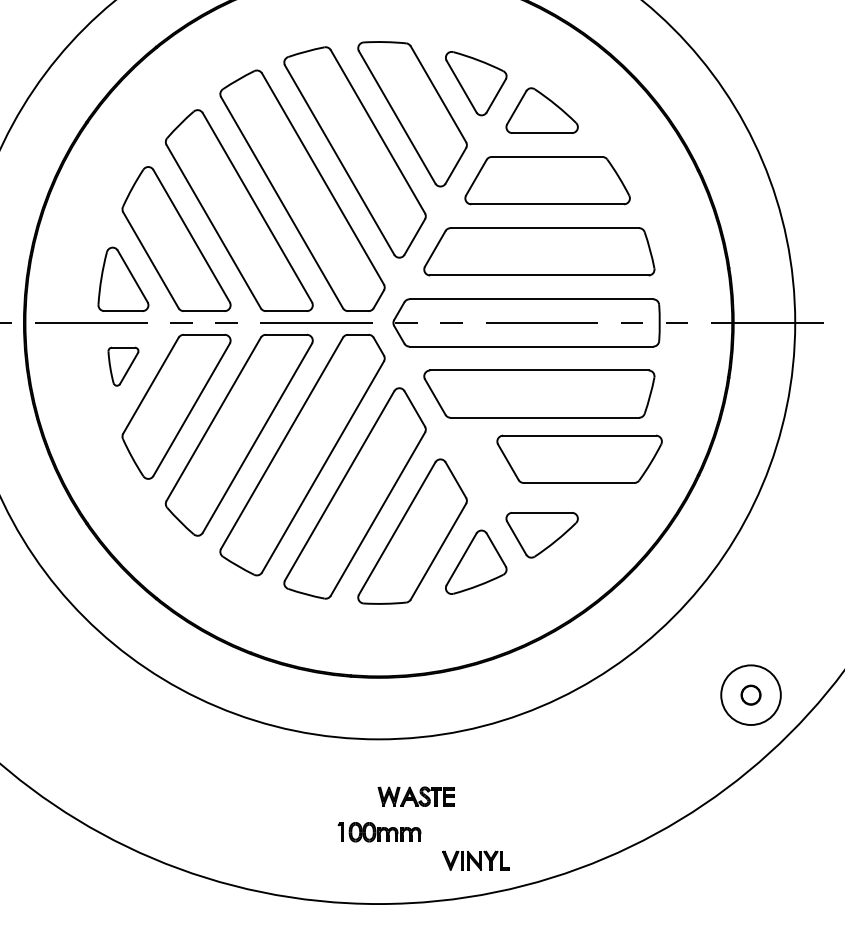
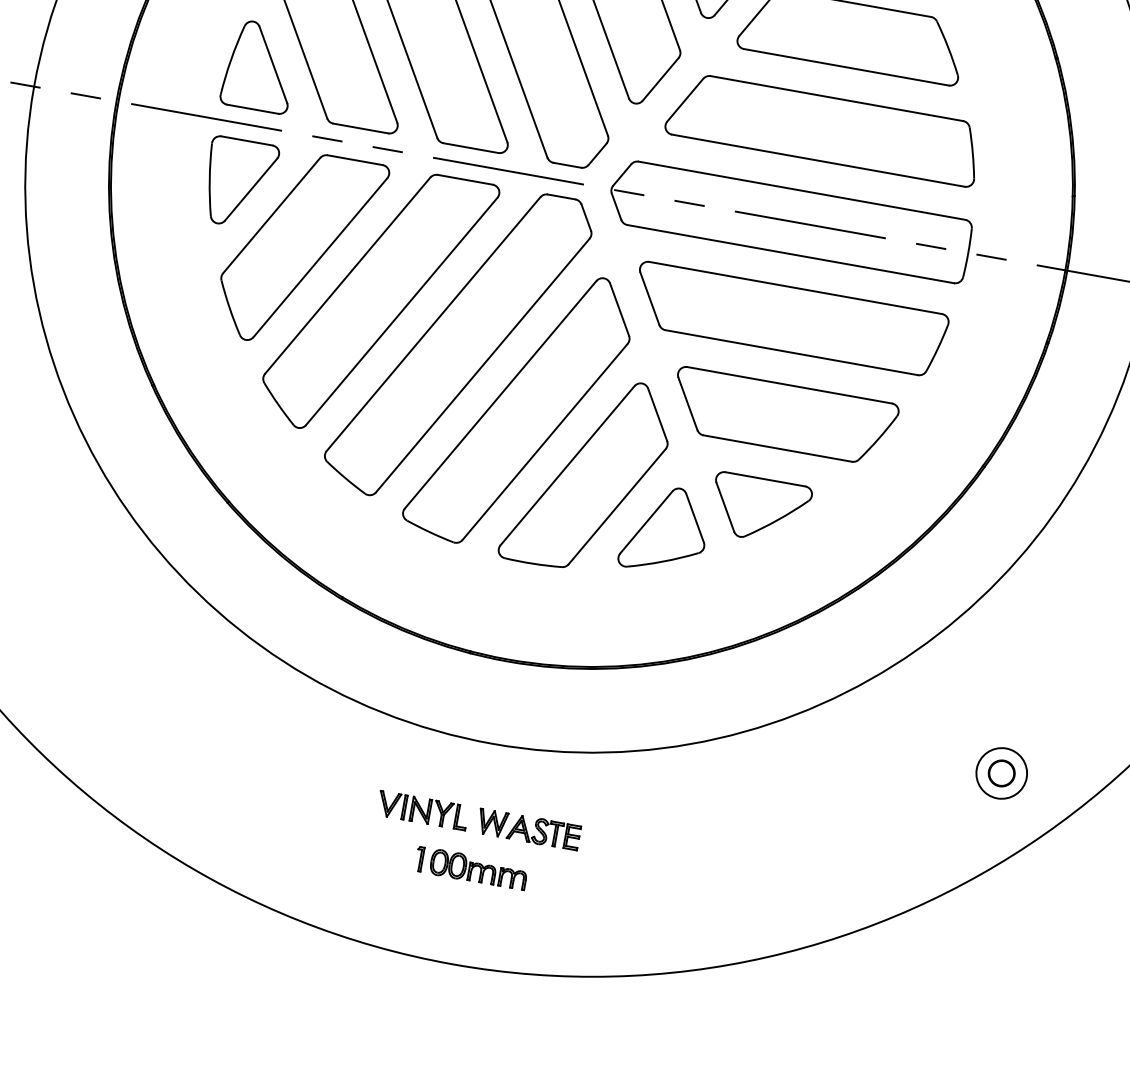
part: (123, 366) -> (239, 183), size x1.67
part: (579, 458) -> (784, 415), moved
circle: (750, 694) -> (1001, 772), size x0.62
part: (475, 860) -> (422, 810), moved

